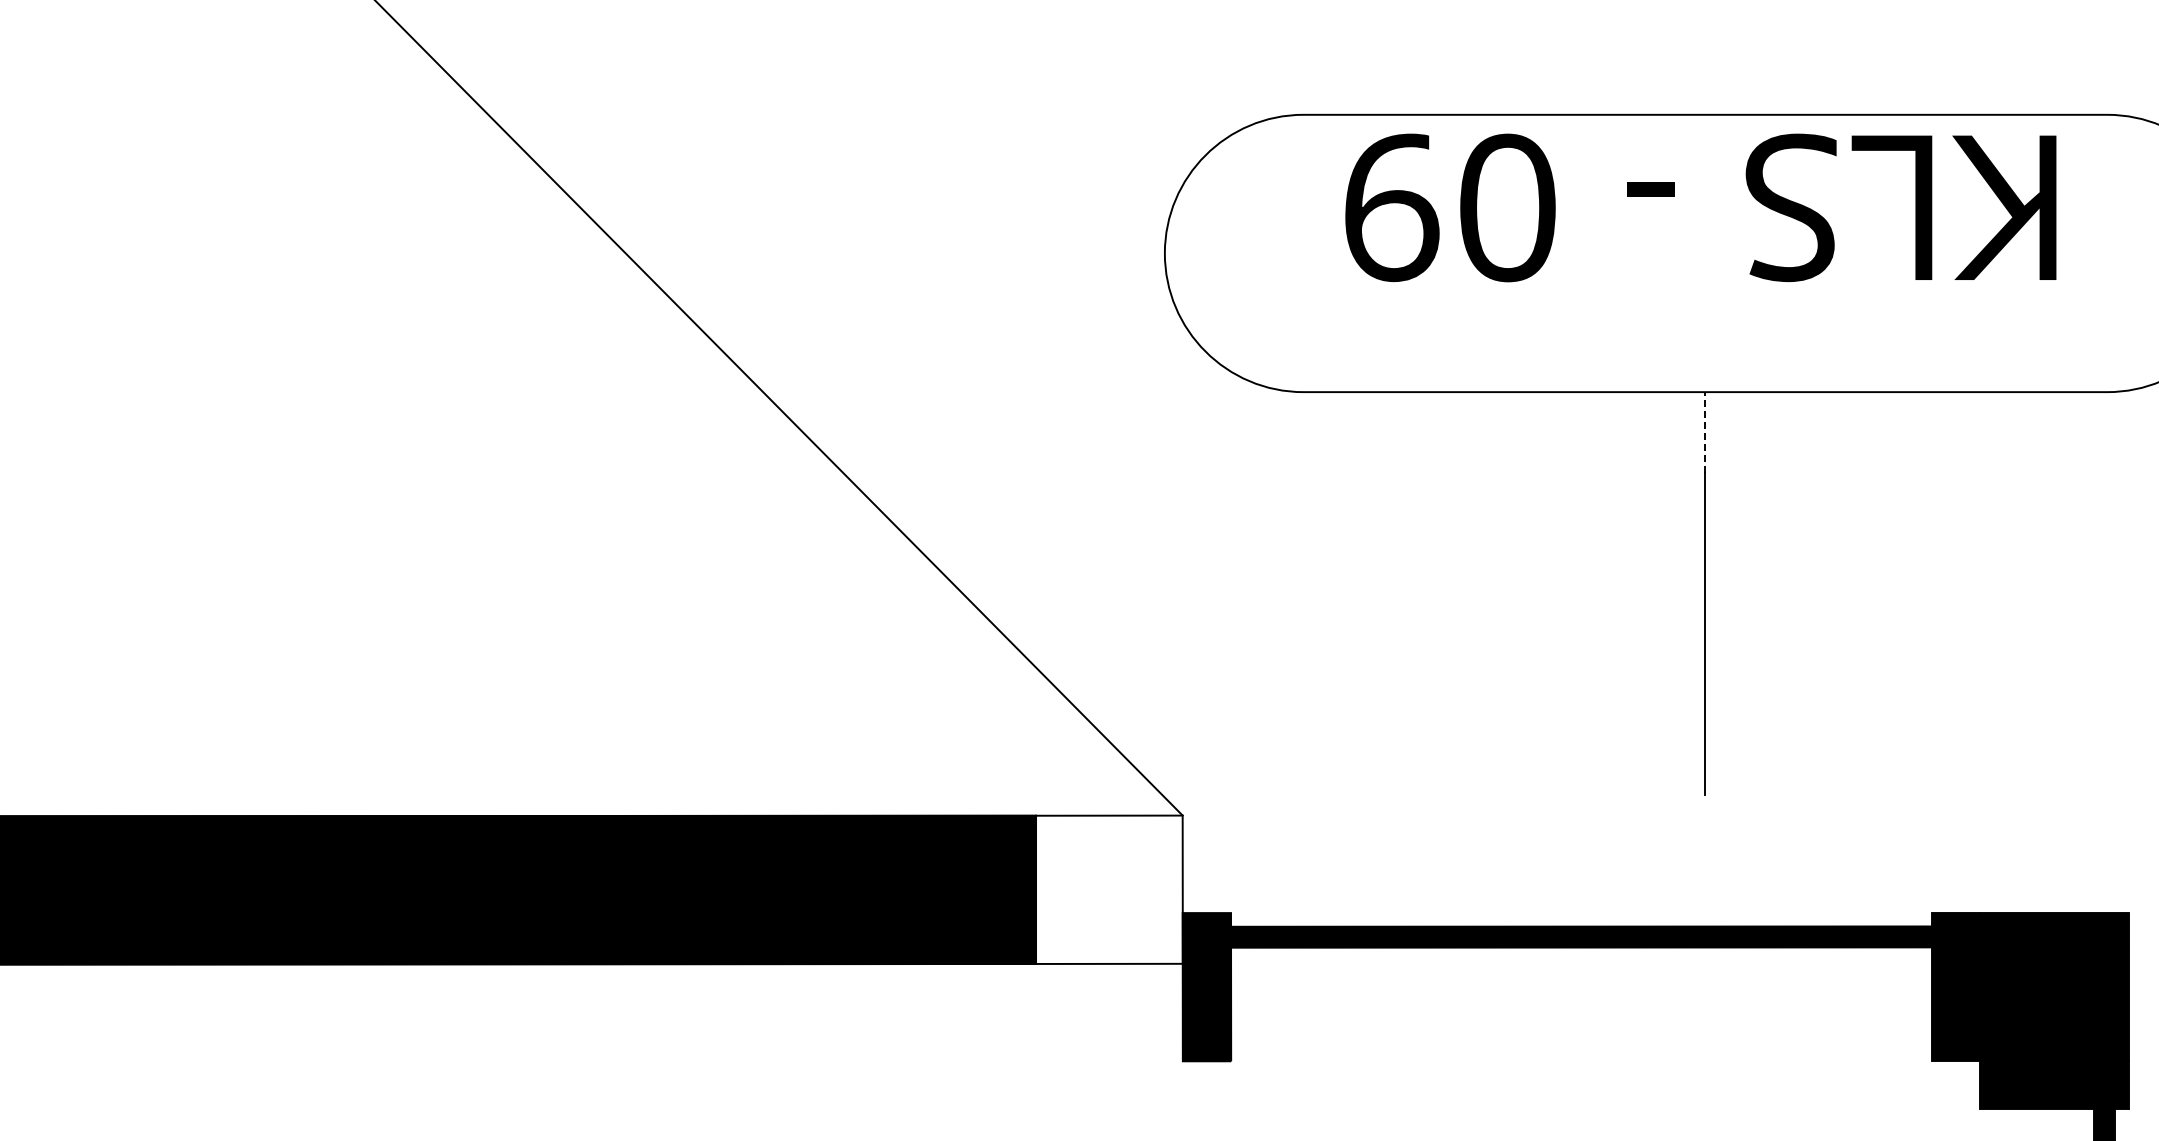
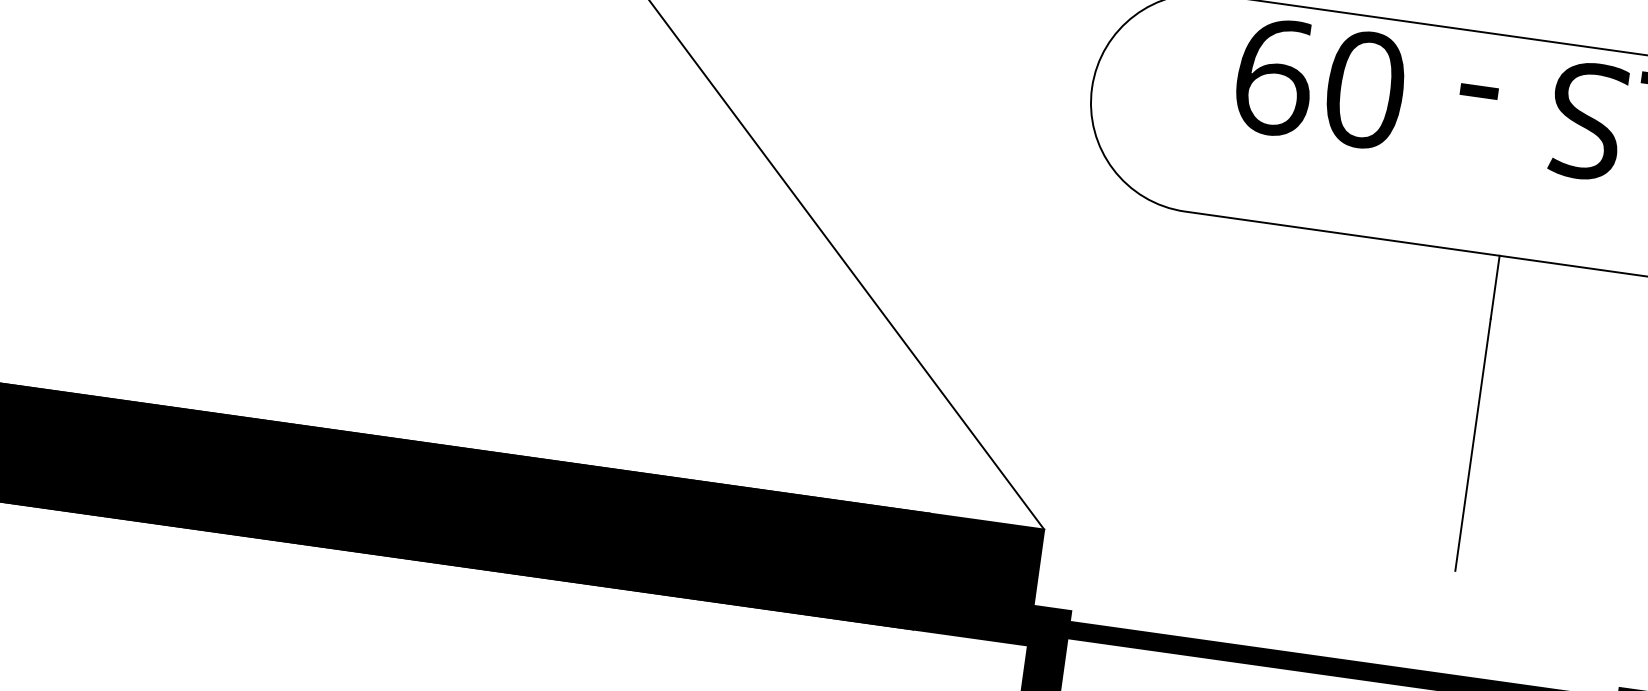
line: (1705, 431) -> (1495, 286), dashed -> solid
fill: (1109, 889) -> (978, 579), added

